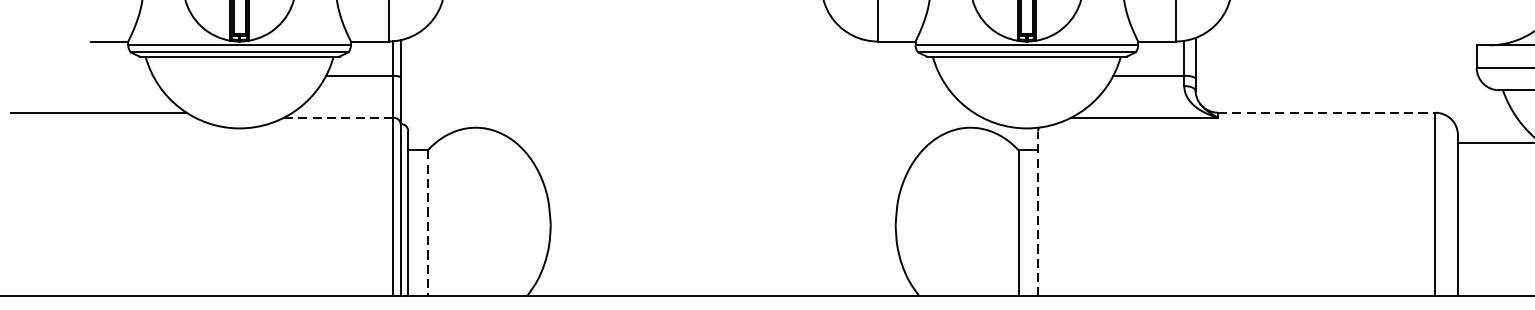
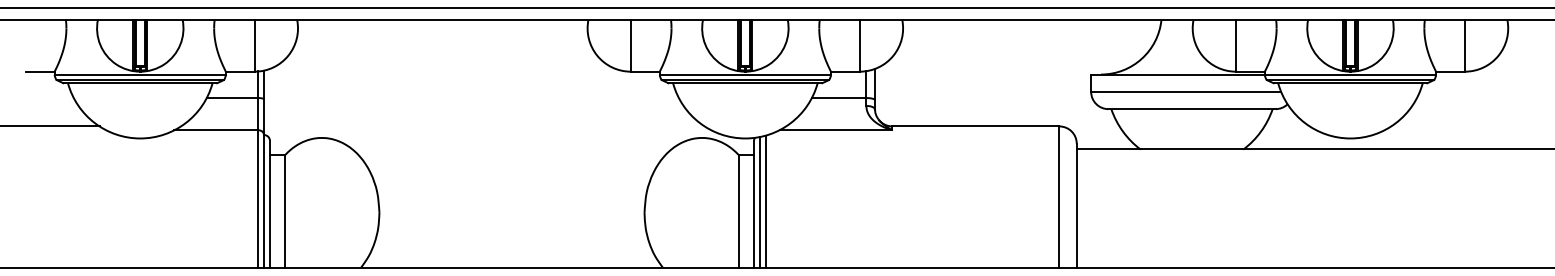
line: (1326, 112) -> (975, 126), dashed -> solid
line: (337, 118) -> (215, 130), dashed -> solid
line: (1045, 210) -> (759, 201), added
line: (1053, 210) -> (765, 201), added
line: (1038, 213) -> (754, 203), dashed -> solid
line: (428, 223) -> (285, 211), dashed -> solid

